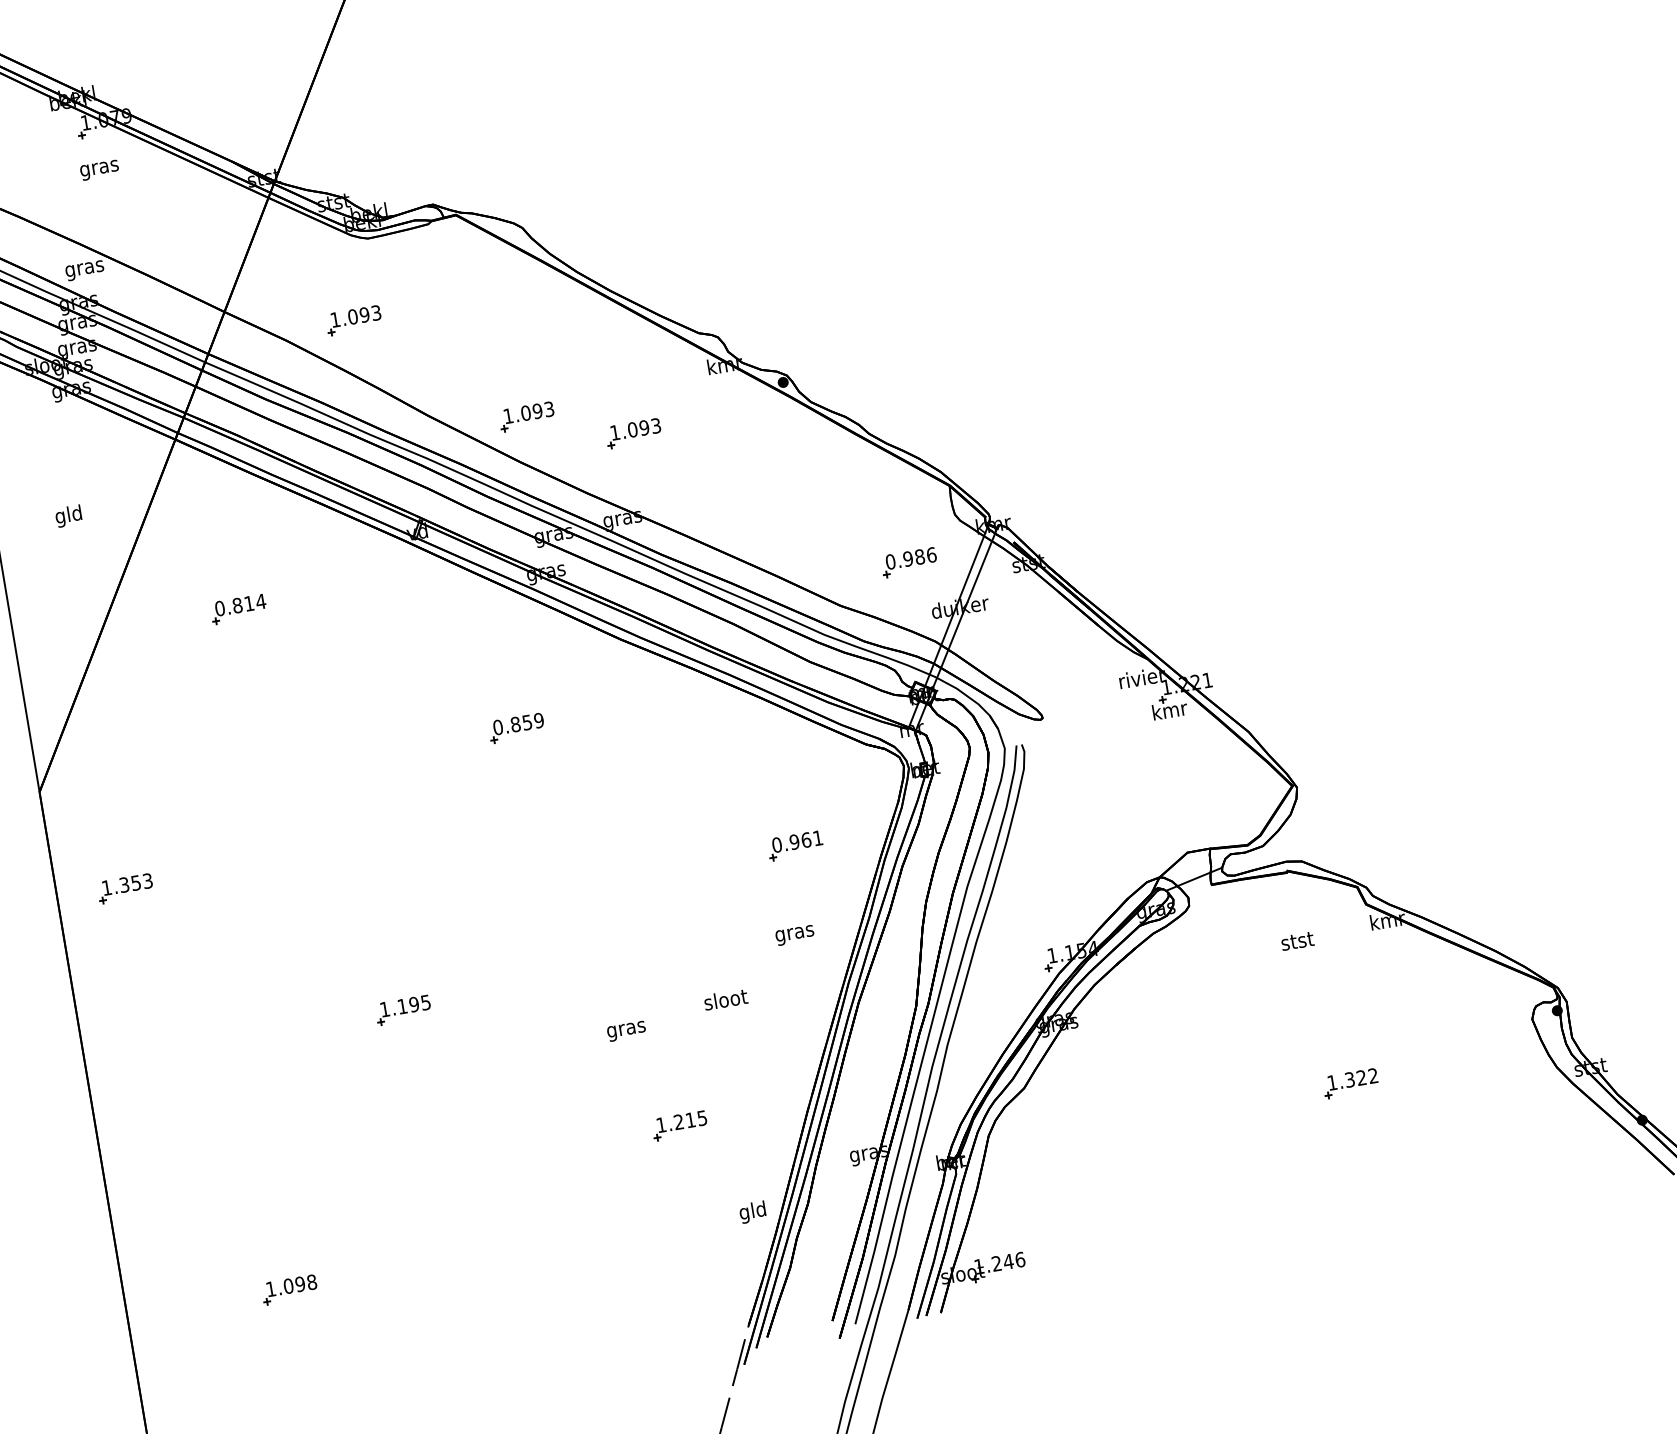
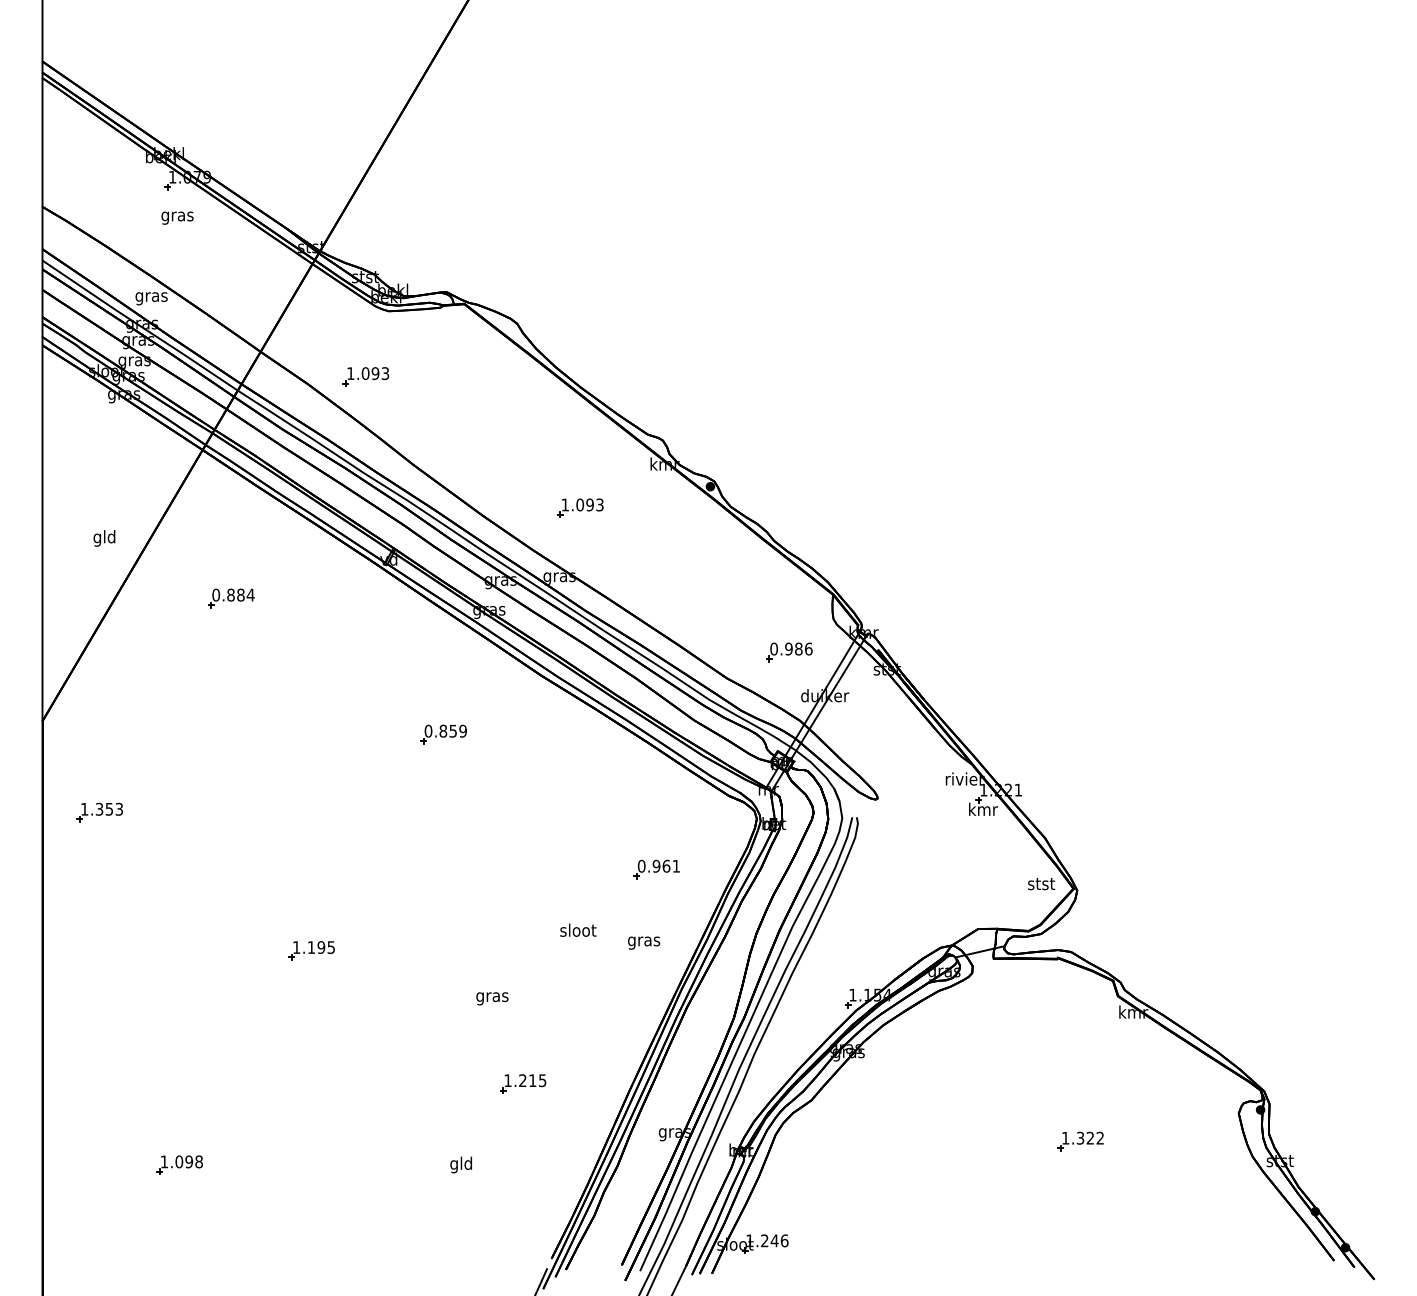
part: (526, 416) -> (494, 479), removed
text: (68, 516) -> (104, 538), moved
text: (248, 602) -> (240, 594), 0.814 -> 0.884
text: (1297, 941) -> (1041, 884), moved
text: (725, 998) -> (578, 929), moved
text: (751, 1211) -> (460, 1164), moved

